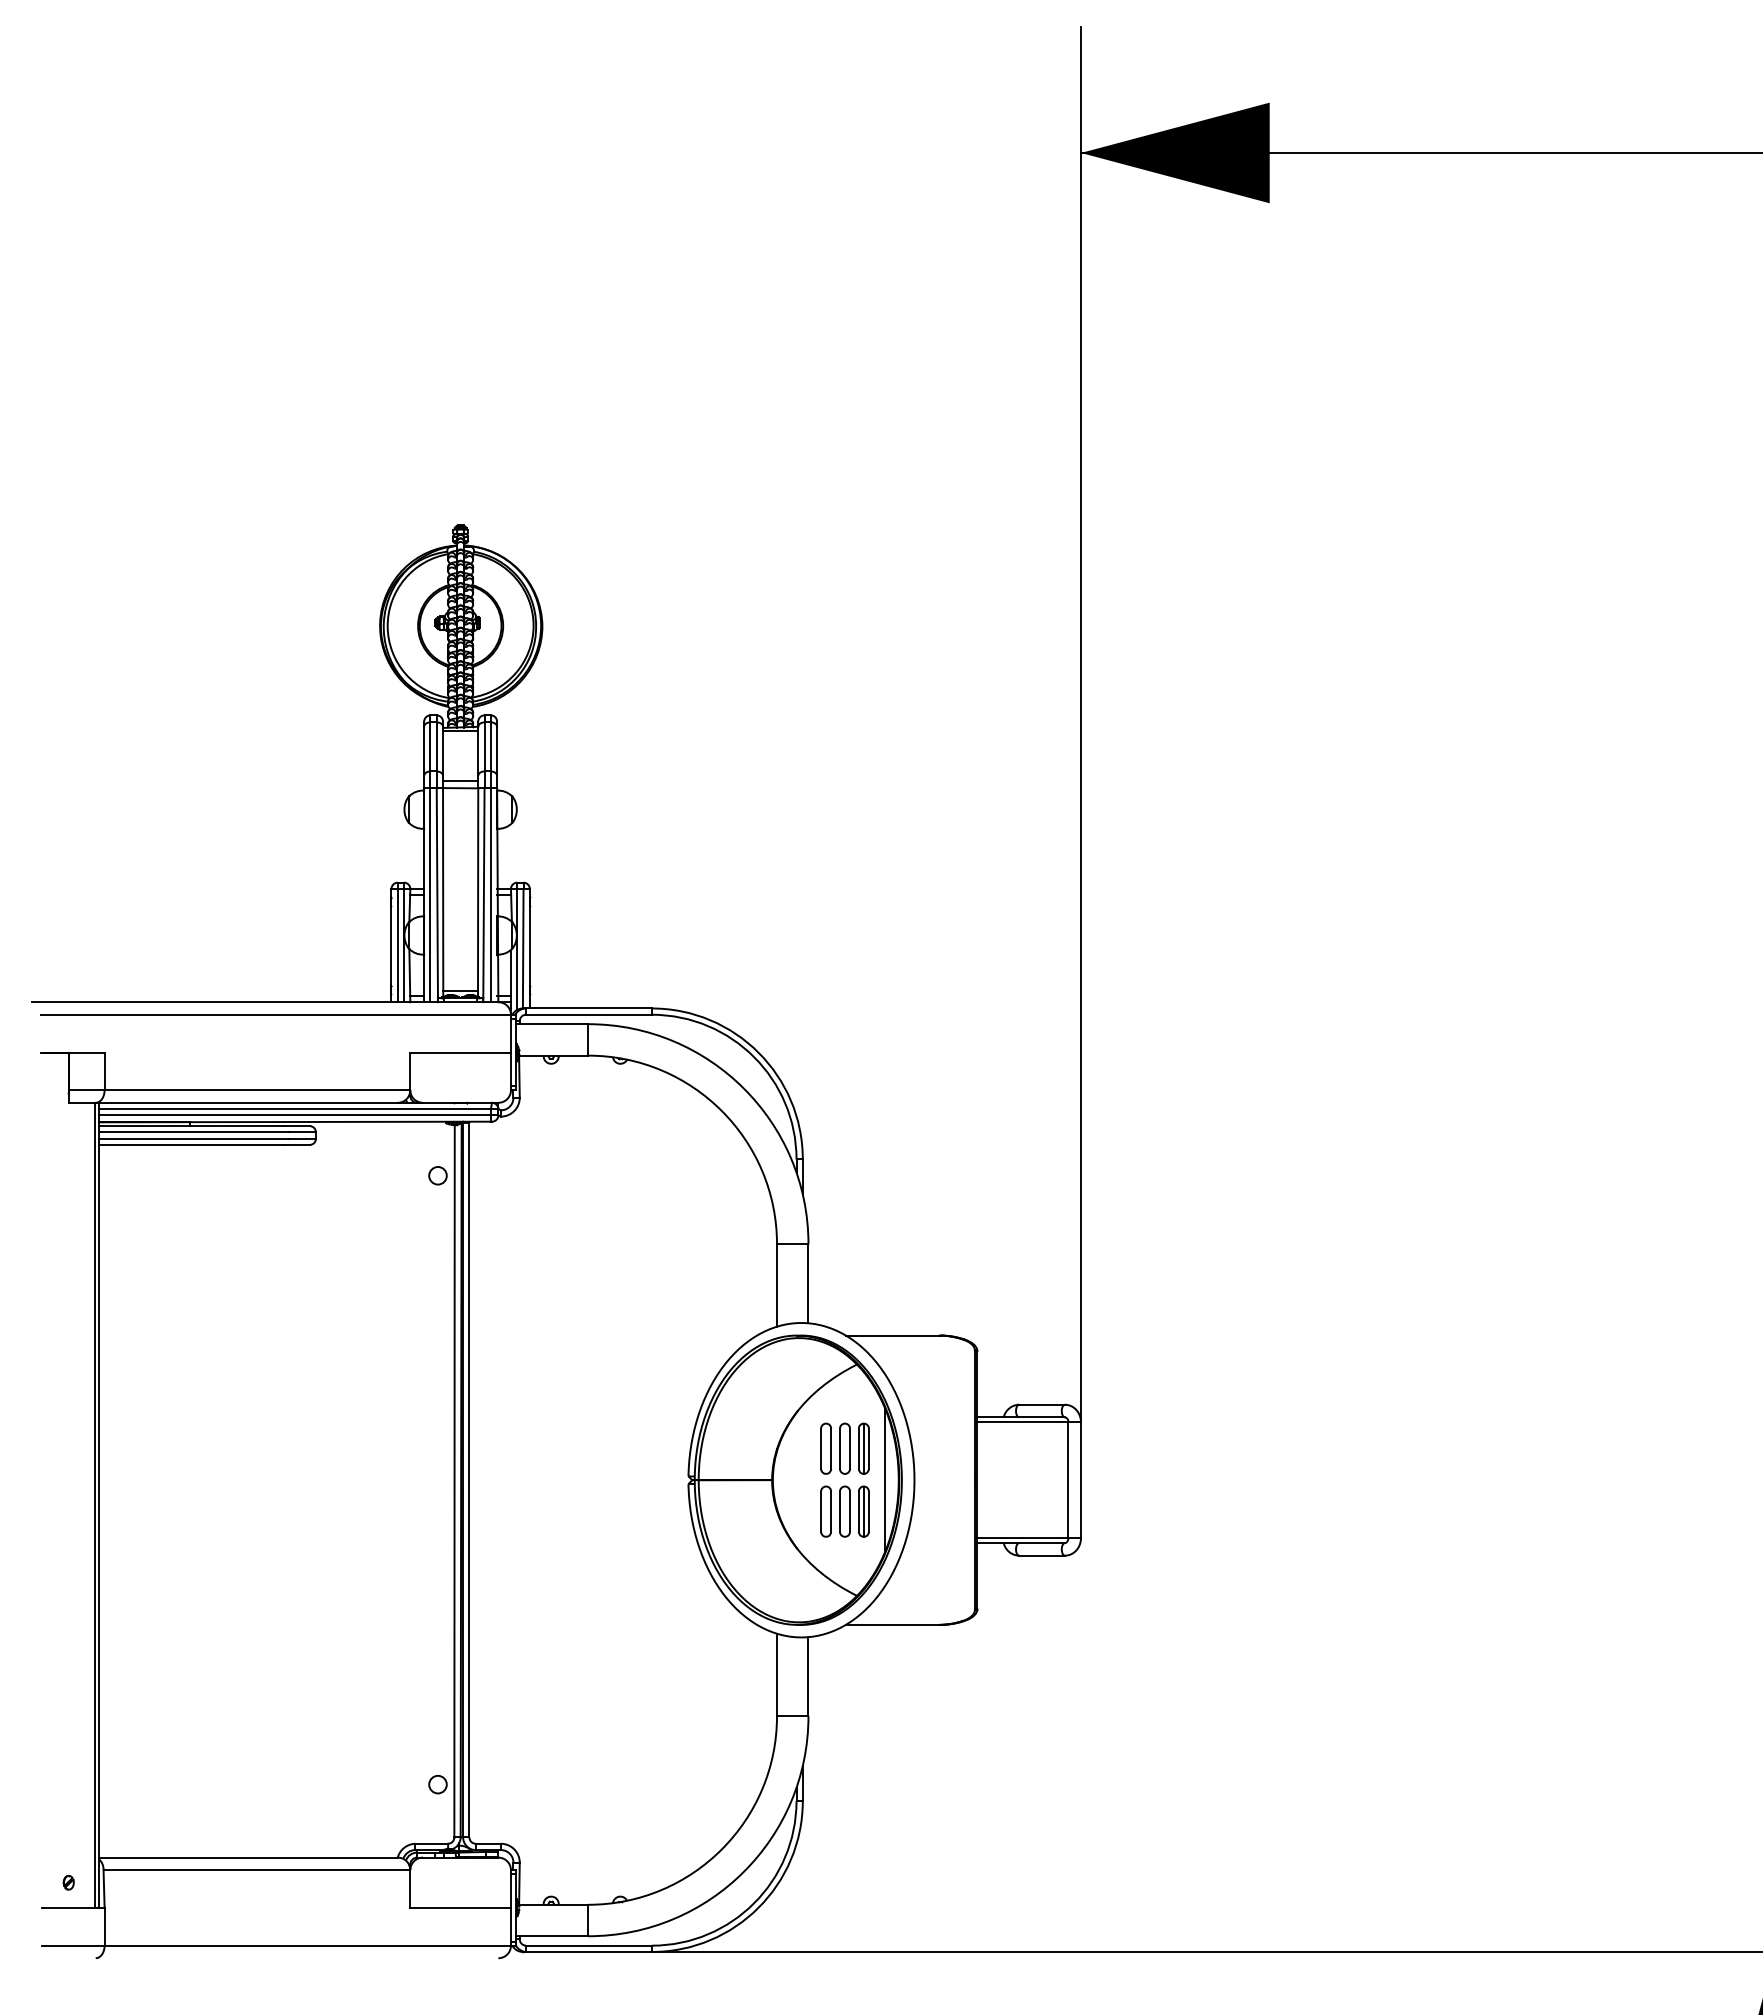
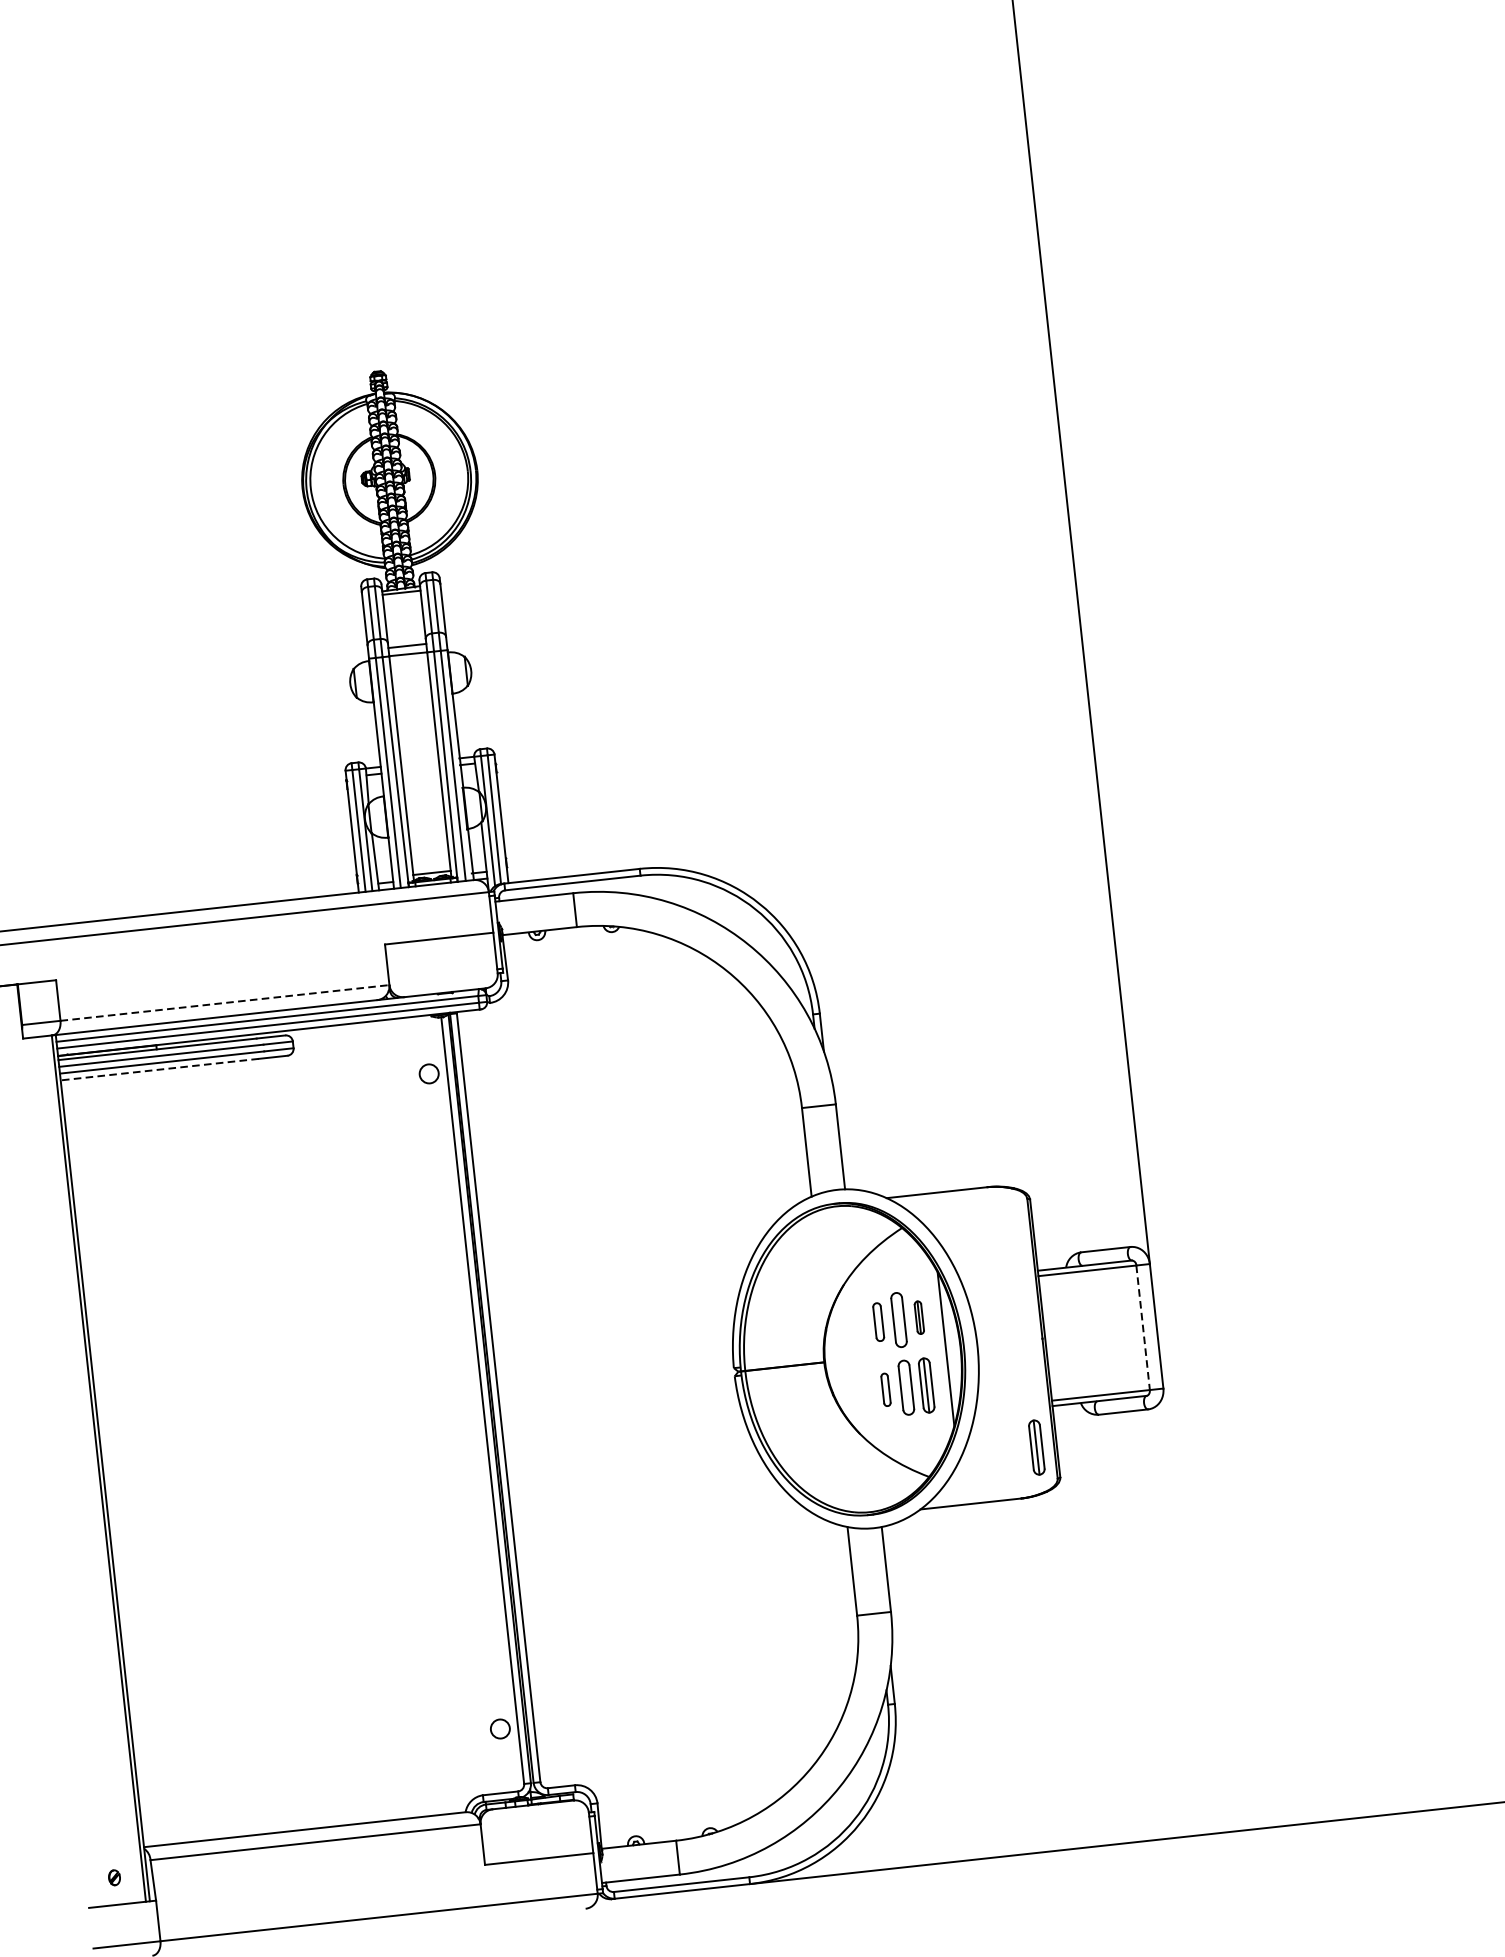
line: (257, 1090) -> (225, 1003), solid -> dashed
line: (190, 1144) -> (159, 1069), solid -> dashed
part: (825, 1448) -> (878, 1322), size x0.7
part: (863, 1448) -> (918, 1317), size x0.6
line: (1068, 1480) -> (1143, 1328), solid -> dashed
part: (825, 1511) -> (885, 1389), size x0.6
part: (958, 1579) -> (1036, 1447), added

